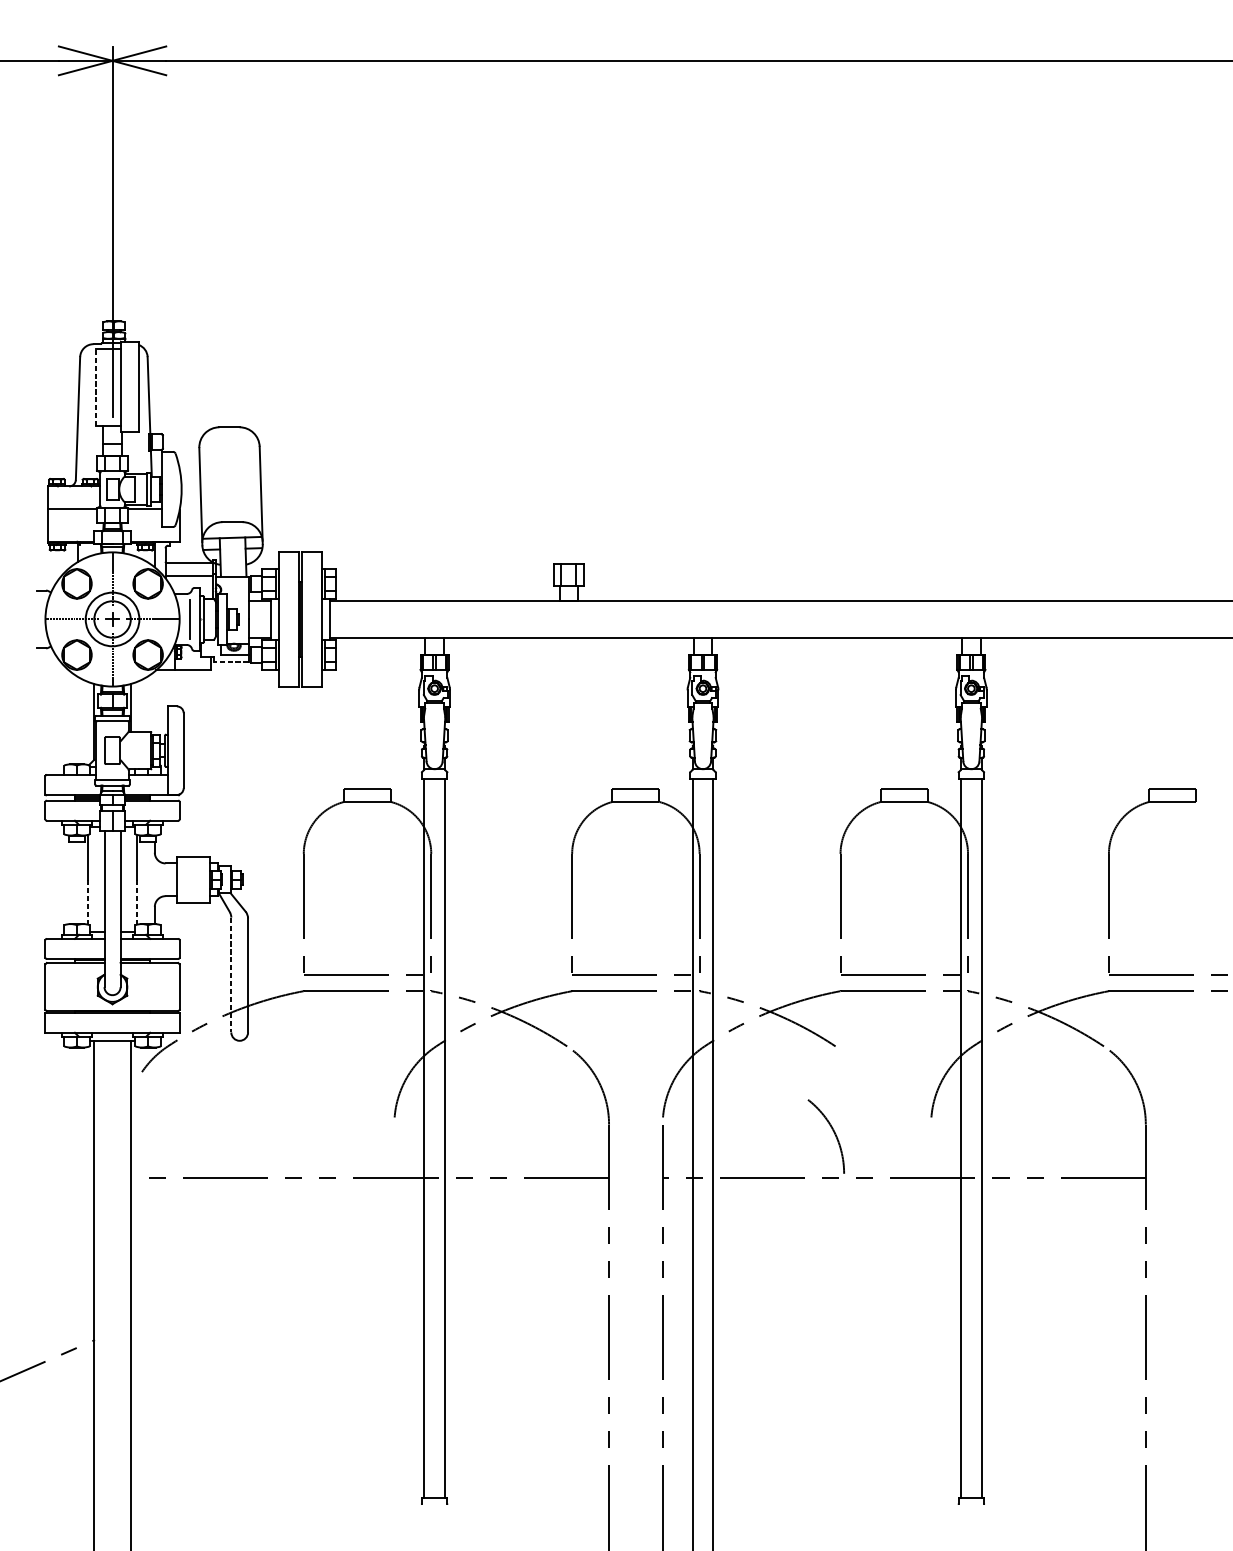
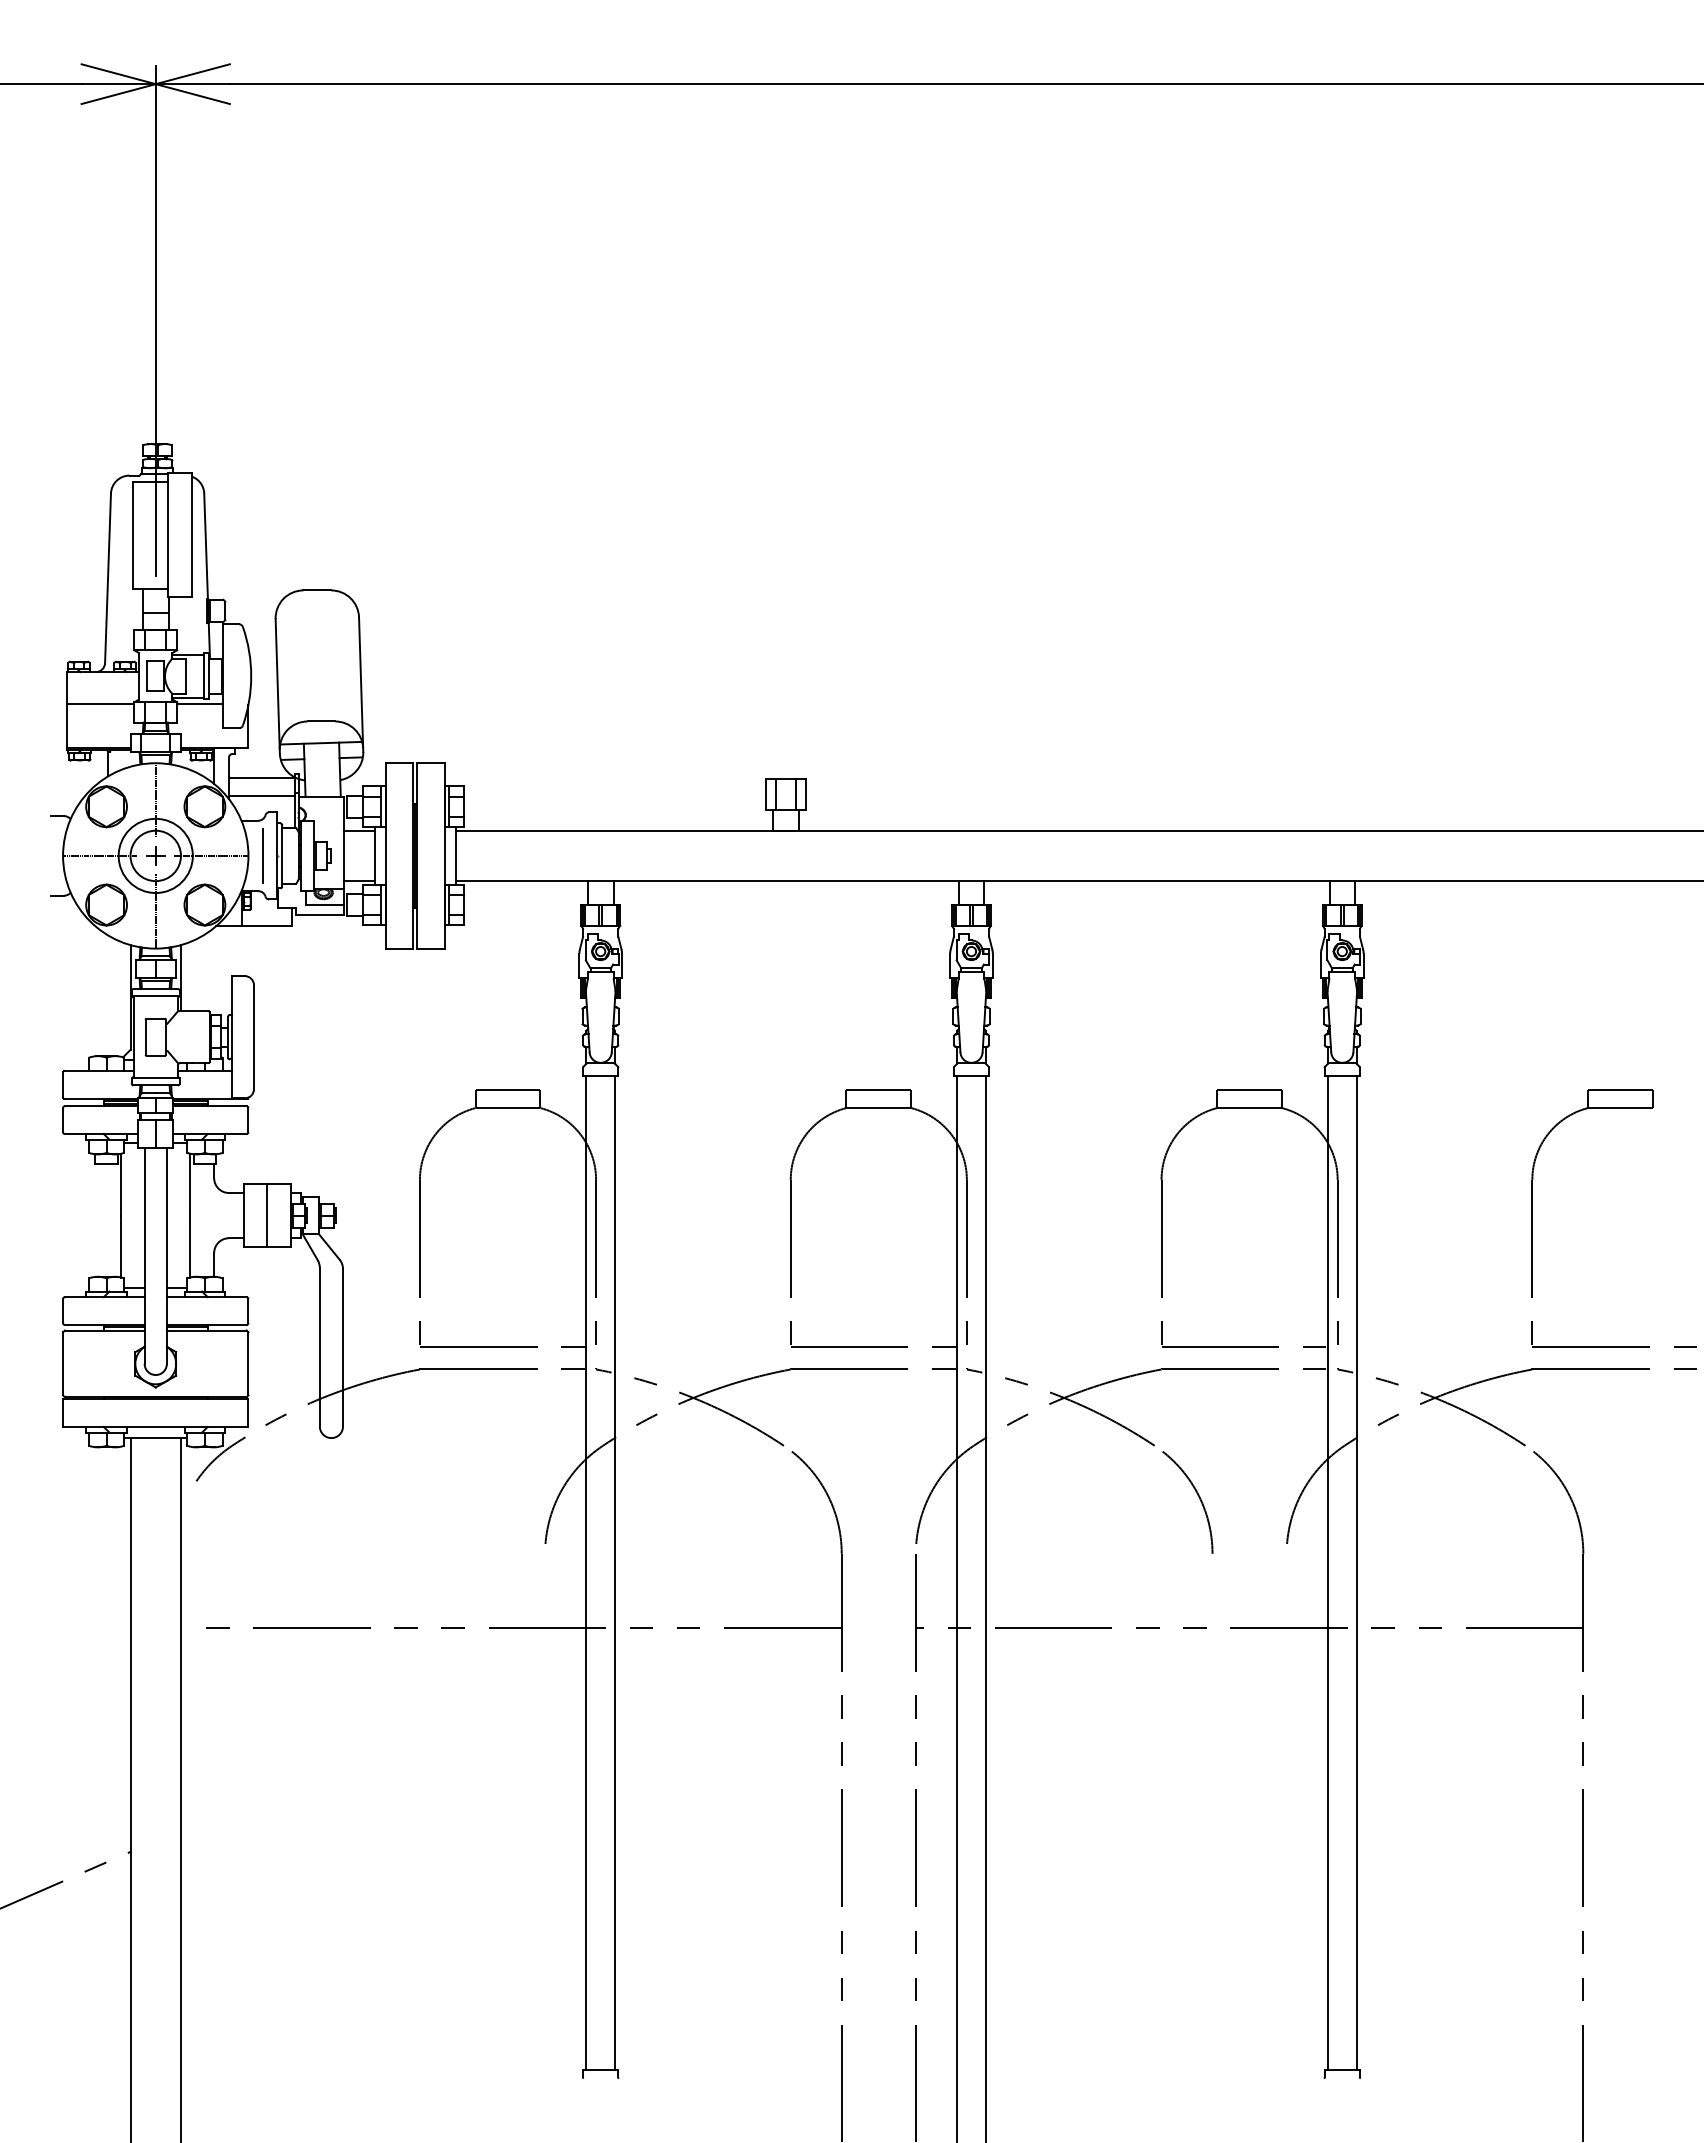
line: (95, 387) -> (132, 535), dashed -> solid
line: (231, 662) -> (319, 915), dashed -> solid
line: (193, 879) -> (267, 1215), added
line: (87, 902) -> (121, 1246), dashed -> solid
line: (137, 902) -> (190, 1246), dashed -> solid
line: (231, 975) -> (319, 1347), dashed -> solid
arc: (834, 1133) -> (1198, 1497), moved

